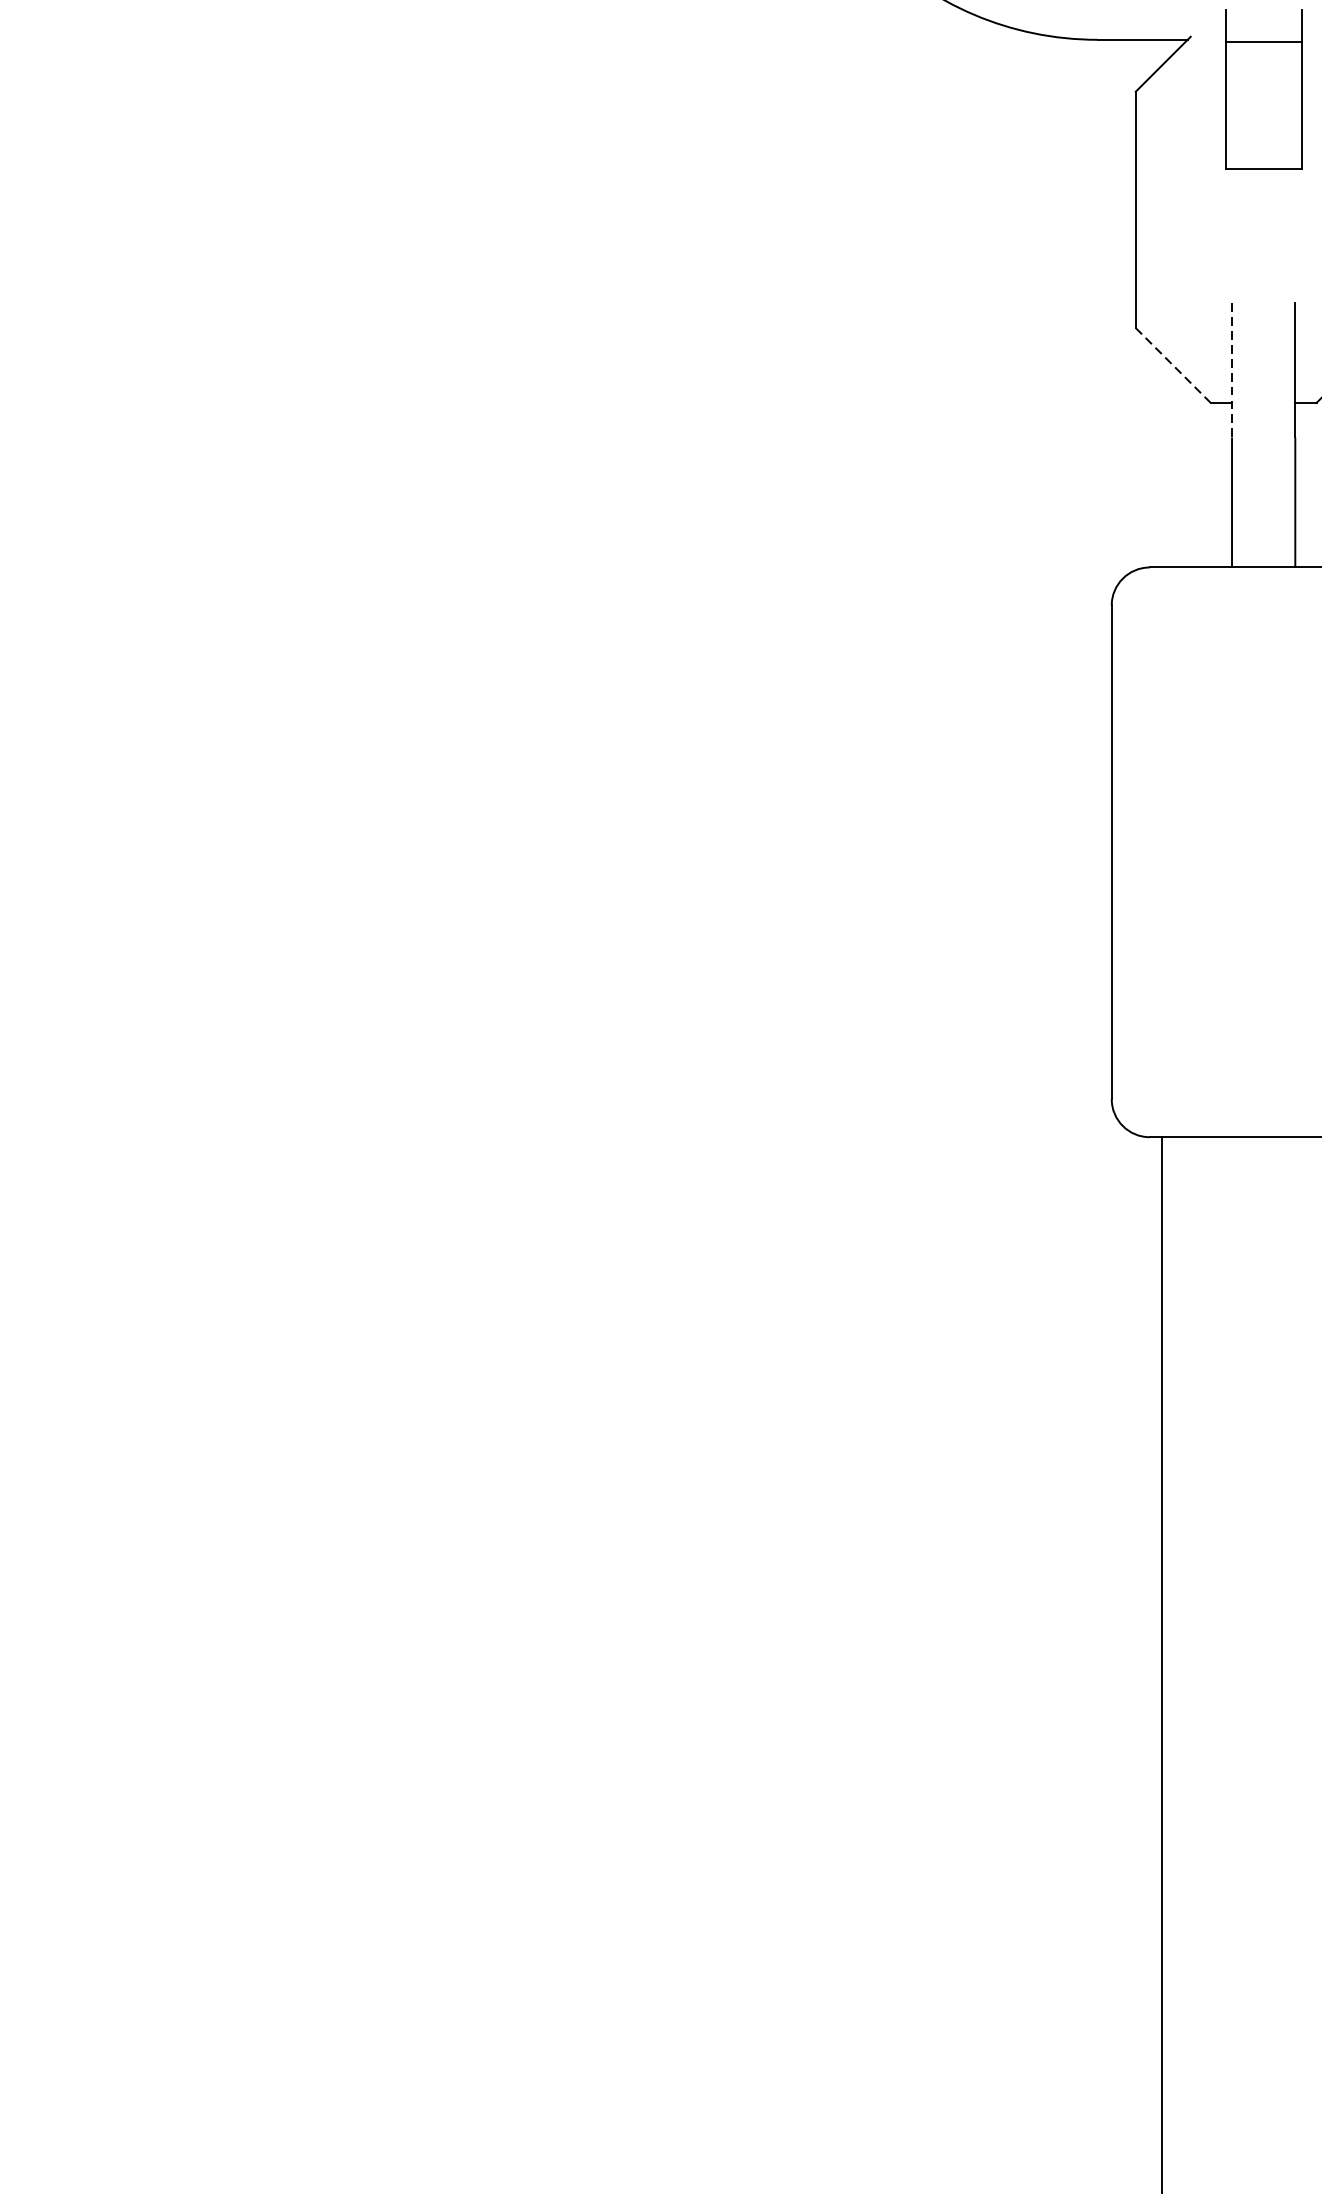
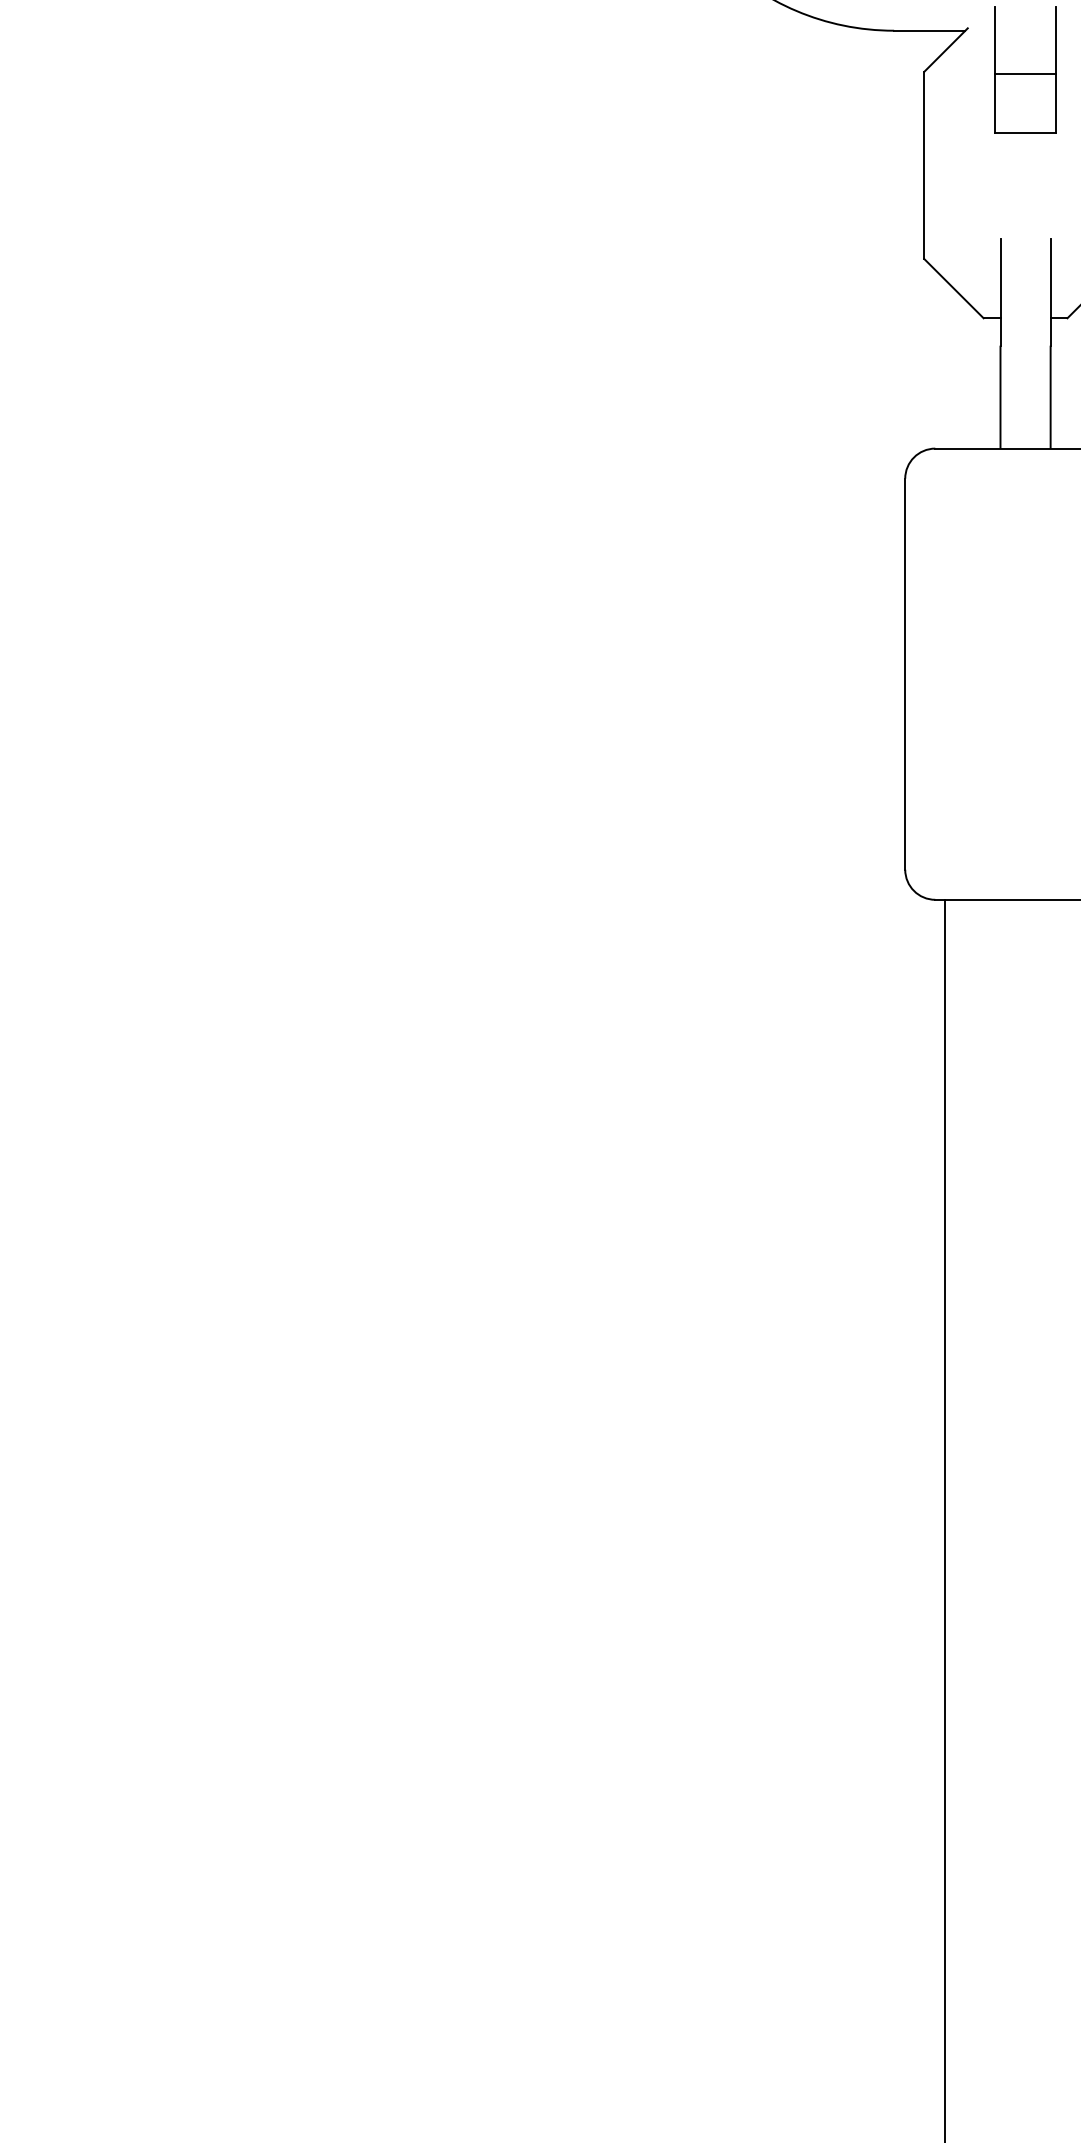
line: (1263, 42) -> (1025, 73), moved
line: (1172, 365) -> (953, 288), dashed -> solid
line: (1232, 371) -> (1000, 293), dashed -> solid

